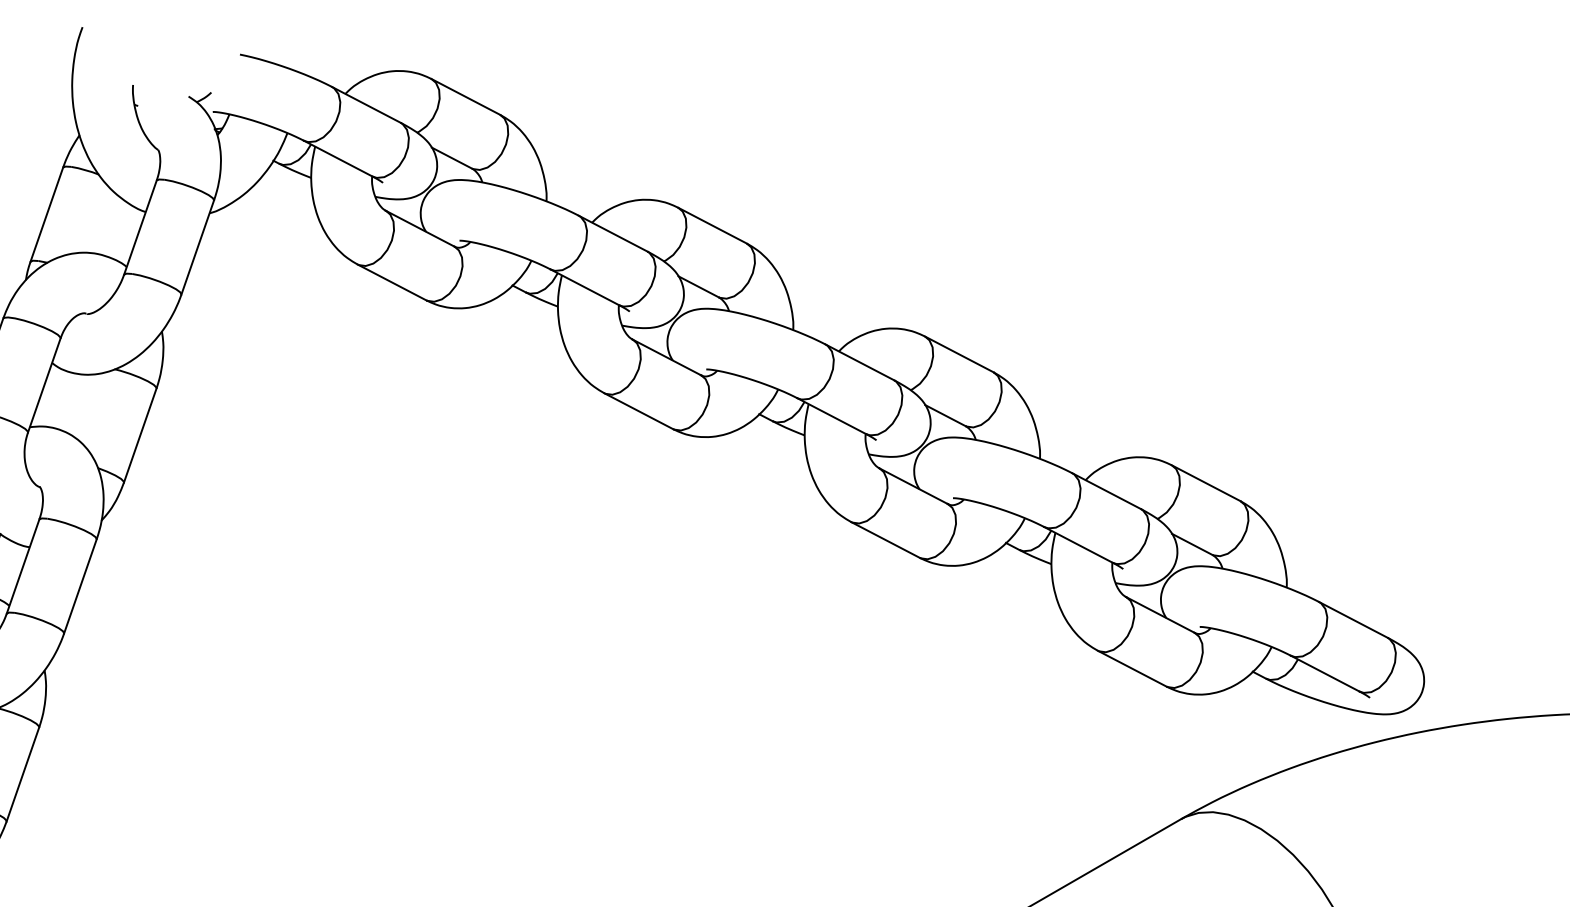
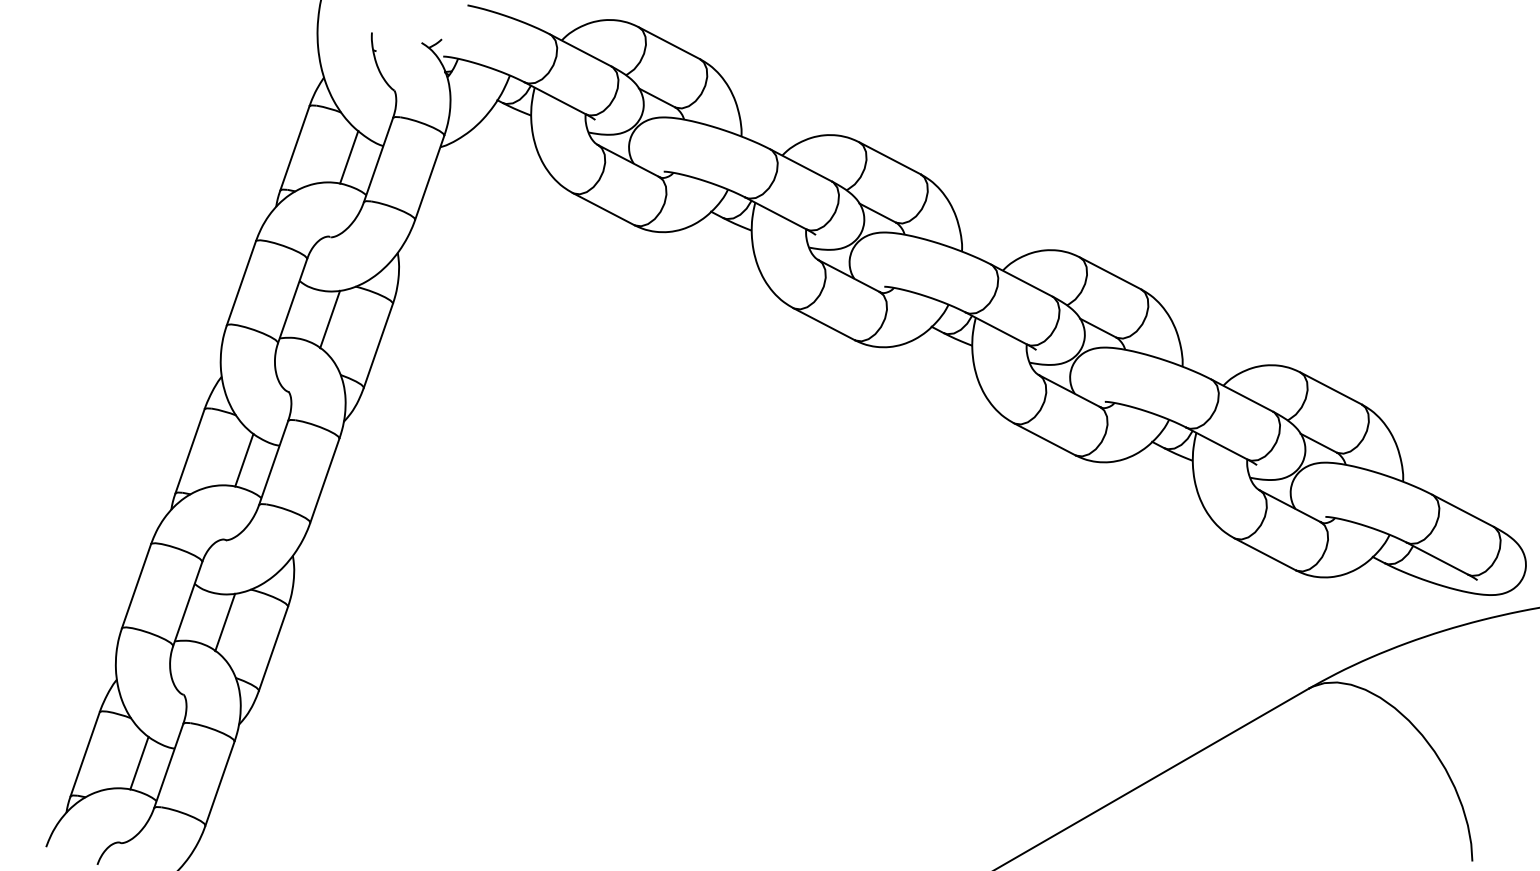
line: (107, 223) -> (349, 156), added
line: (86, 406) -> (330, 319), added

